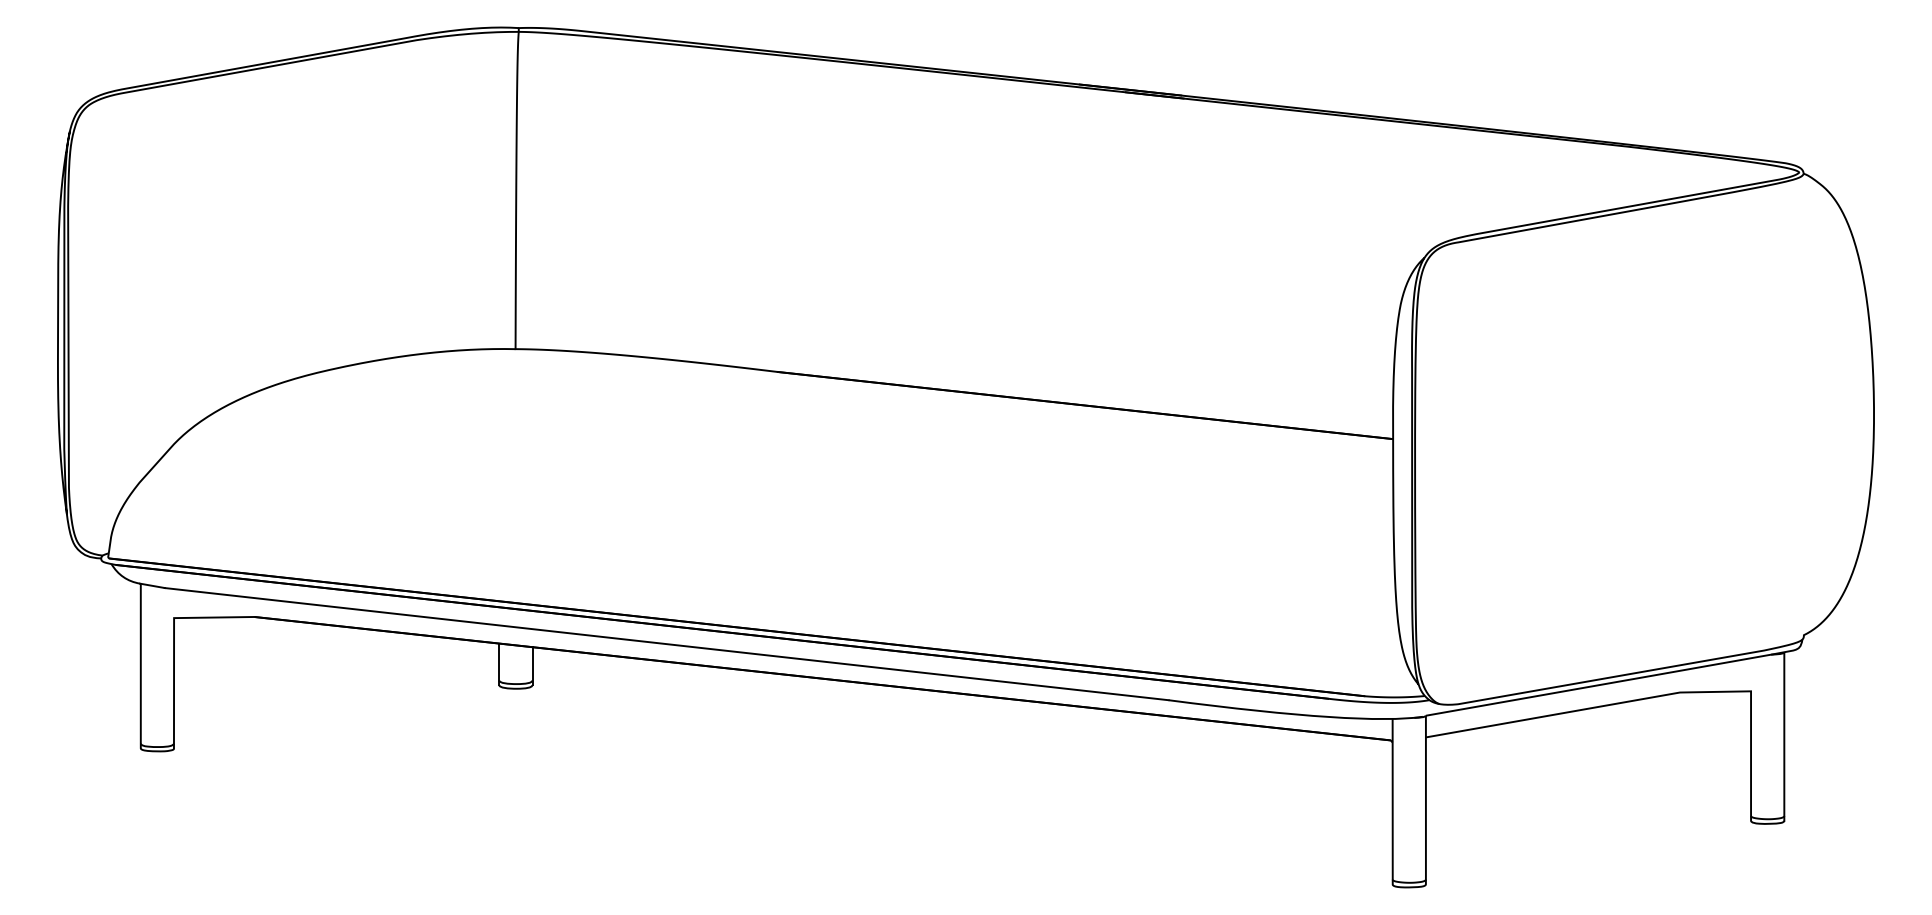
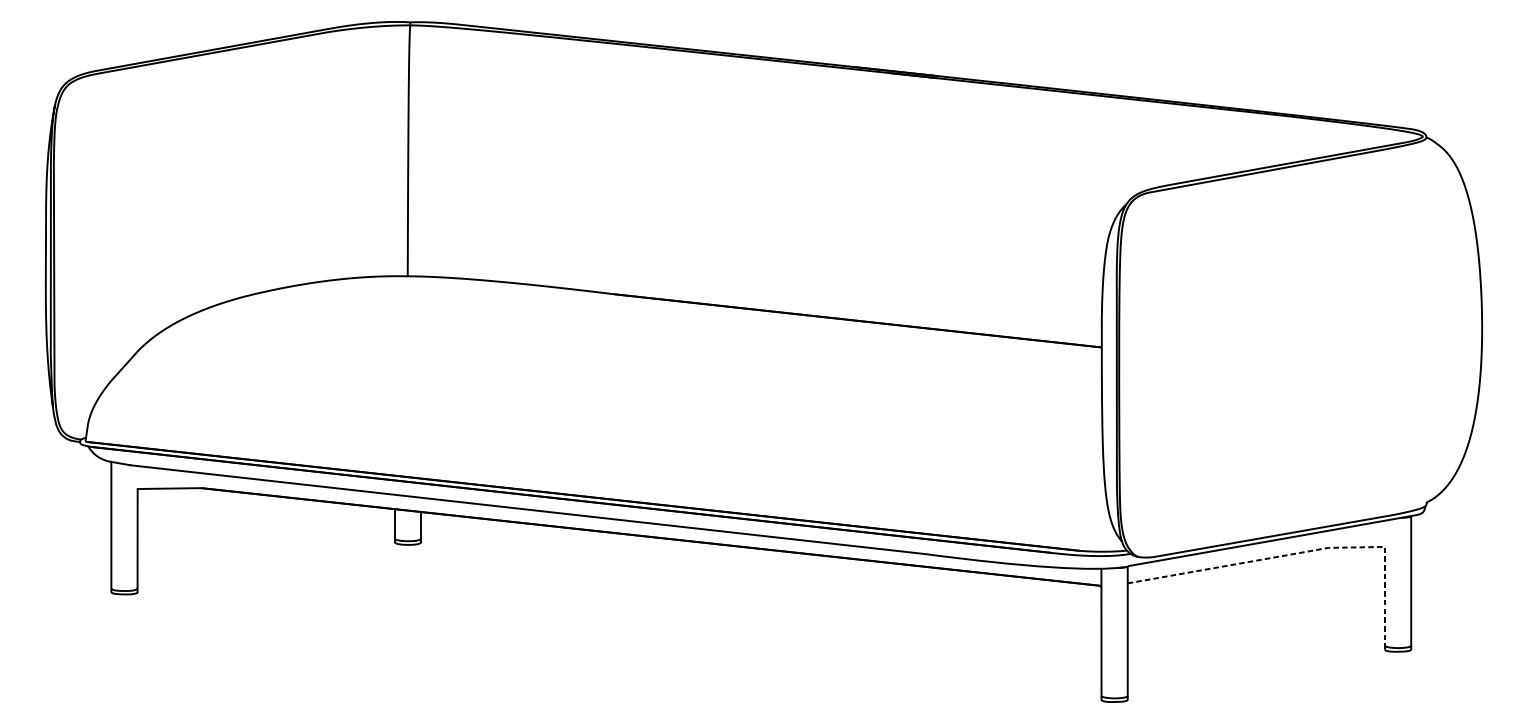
line: (1653, 697) -> (1307, 551), solid -> dashed

